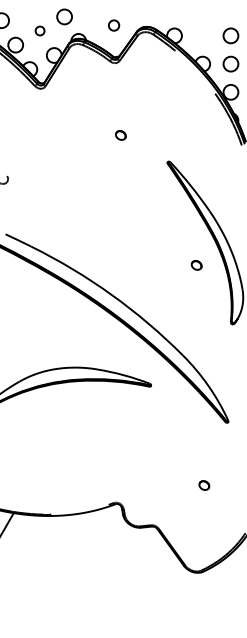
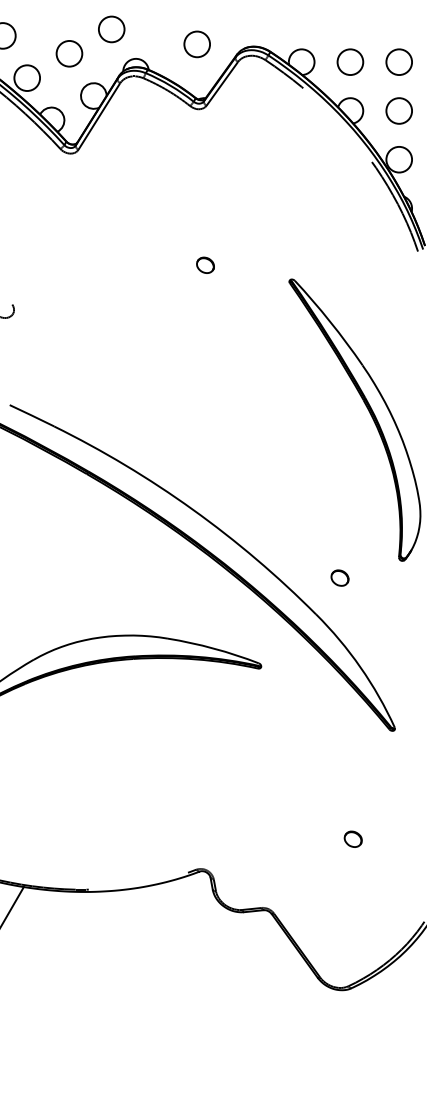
circle: (113, 25) -> (196, 44), size x1.43
circle: (39, 30) -> (68, 52), size x1.67
circle: (202, 35) -> (350, 61), added
part: (120, 135) -> (204, 265), moved
part: (196, 265) -> (339, 578), moved

